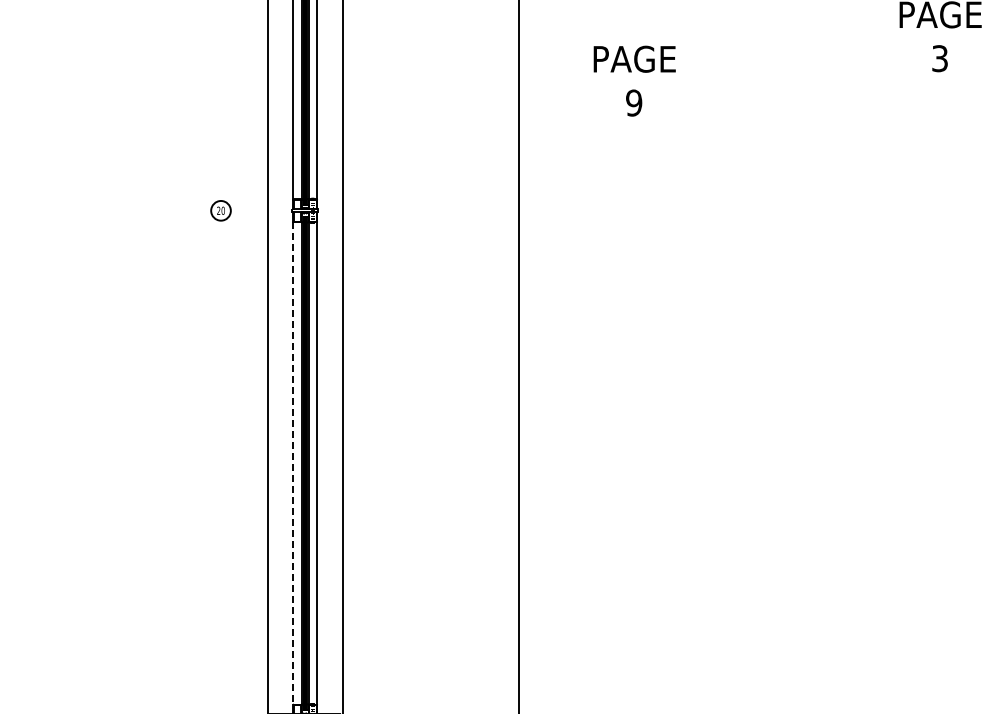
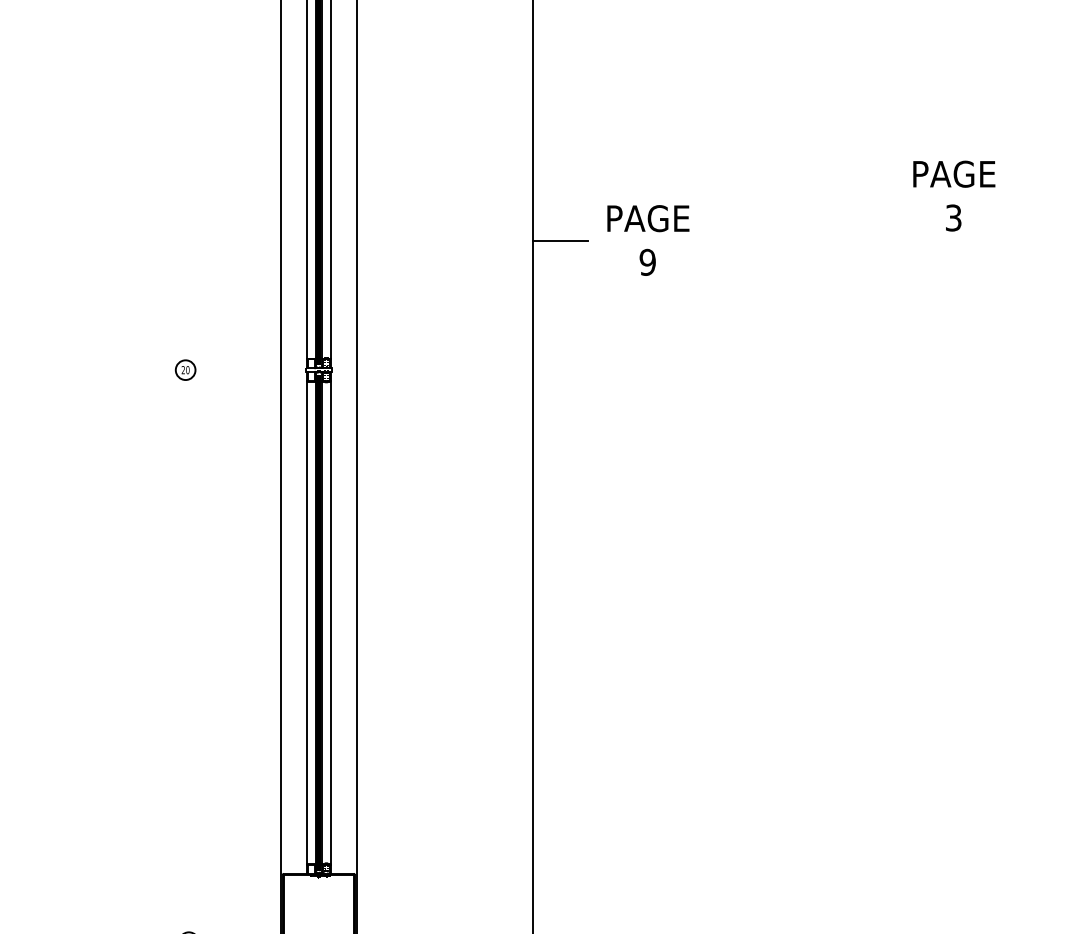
line: (546, 81) -> (560, 240), added
part: (220, 210) -> (185, 369), moved
line: (292, 463) -> (306, 622), dashed -> solid

